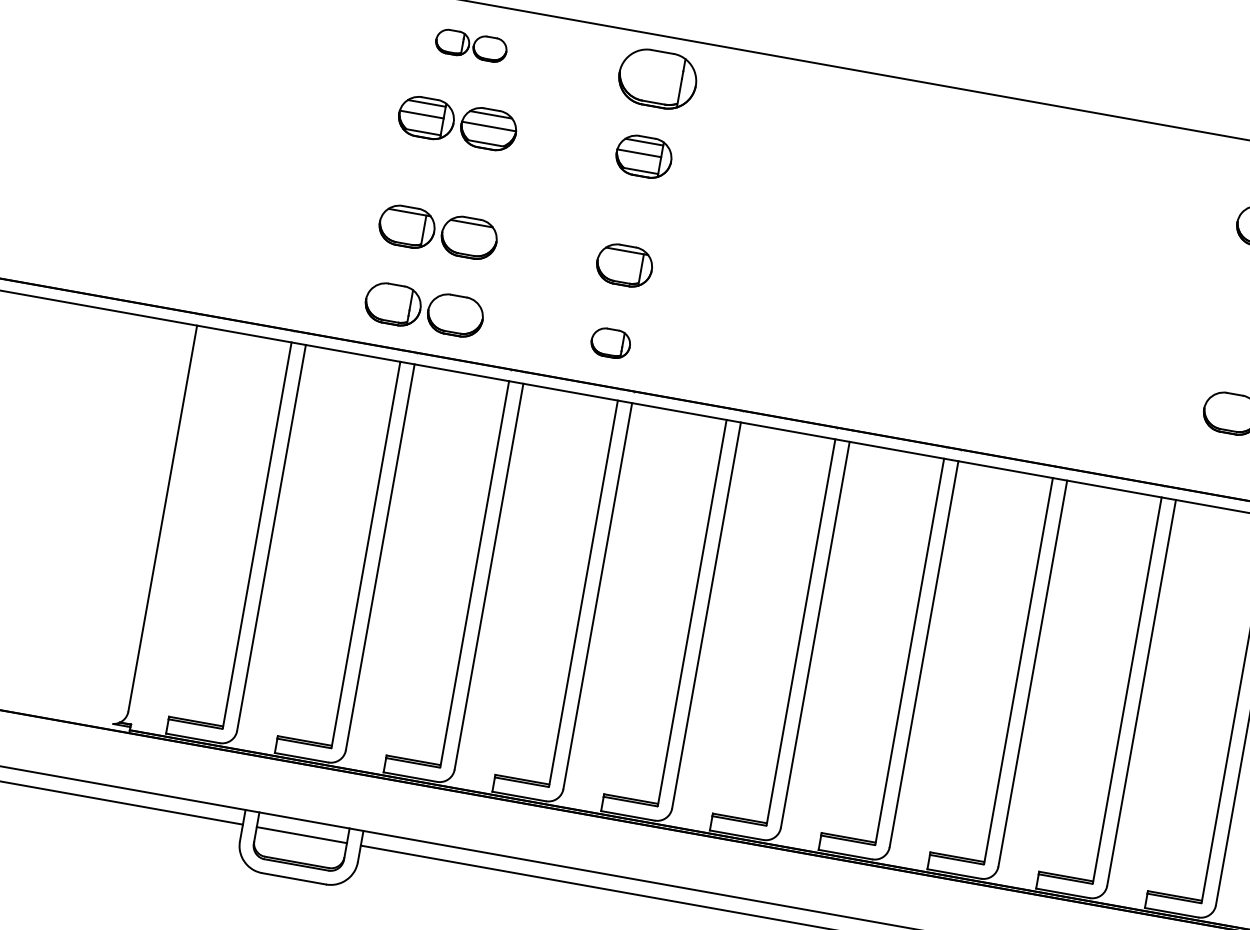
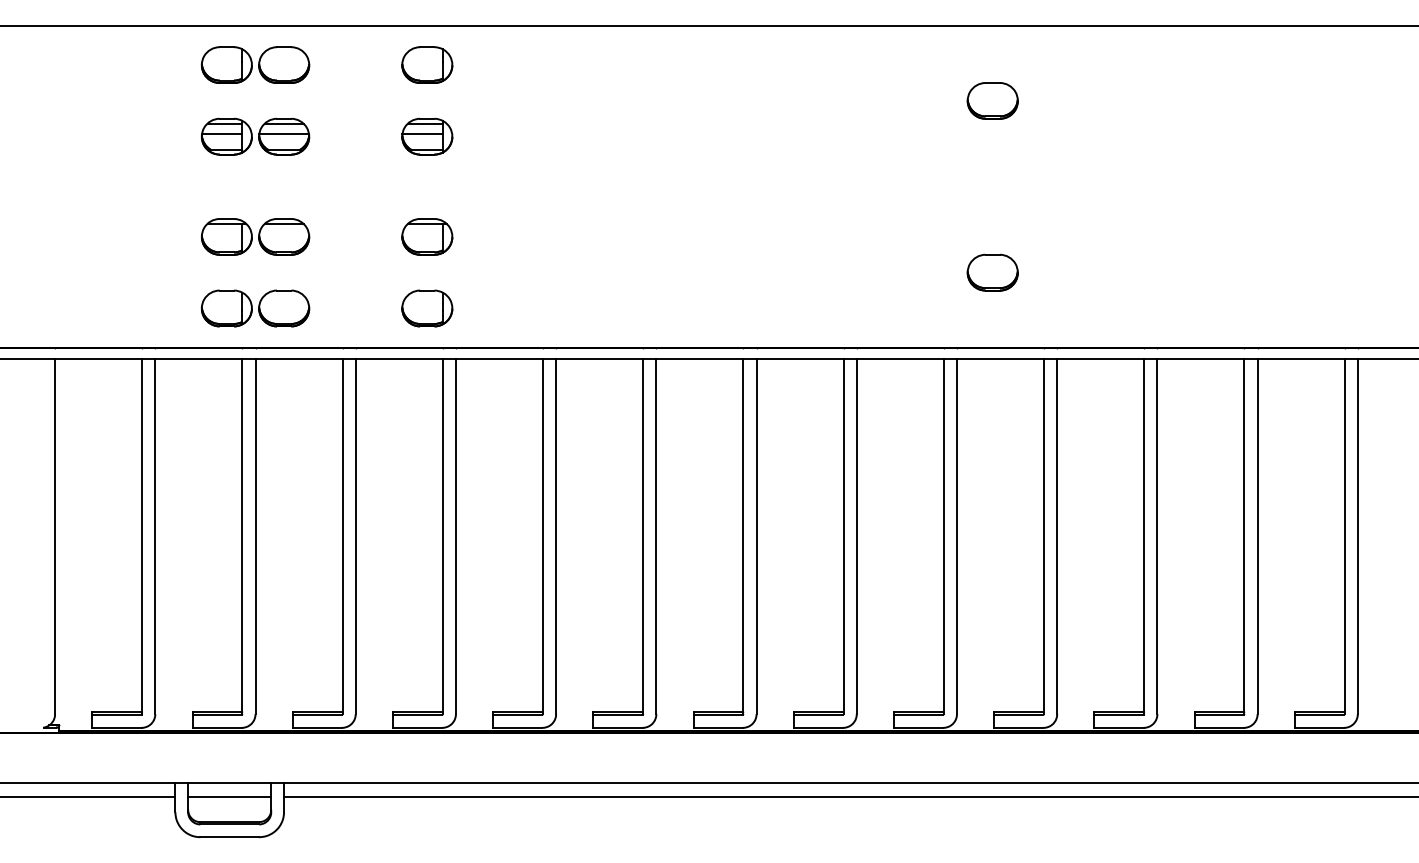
part: (471, 45) -> (255, 64), size x1.67
part: (658, 78) -> (427, 64), size x0.71
part: (610, 343) -> (427, 308), size x1.43

